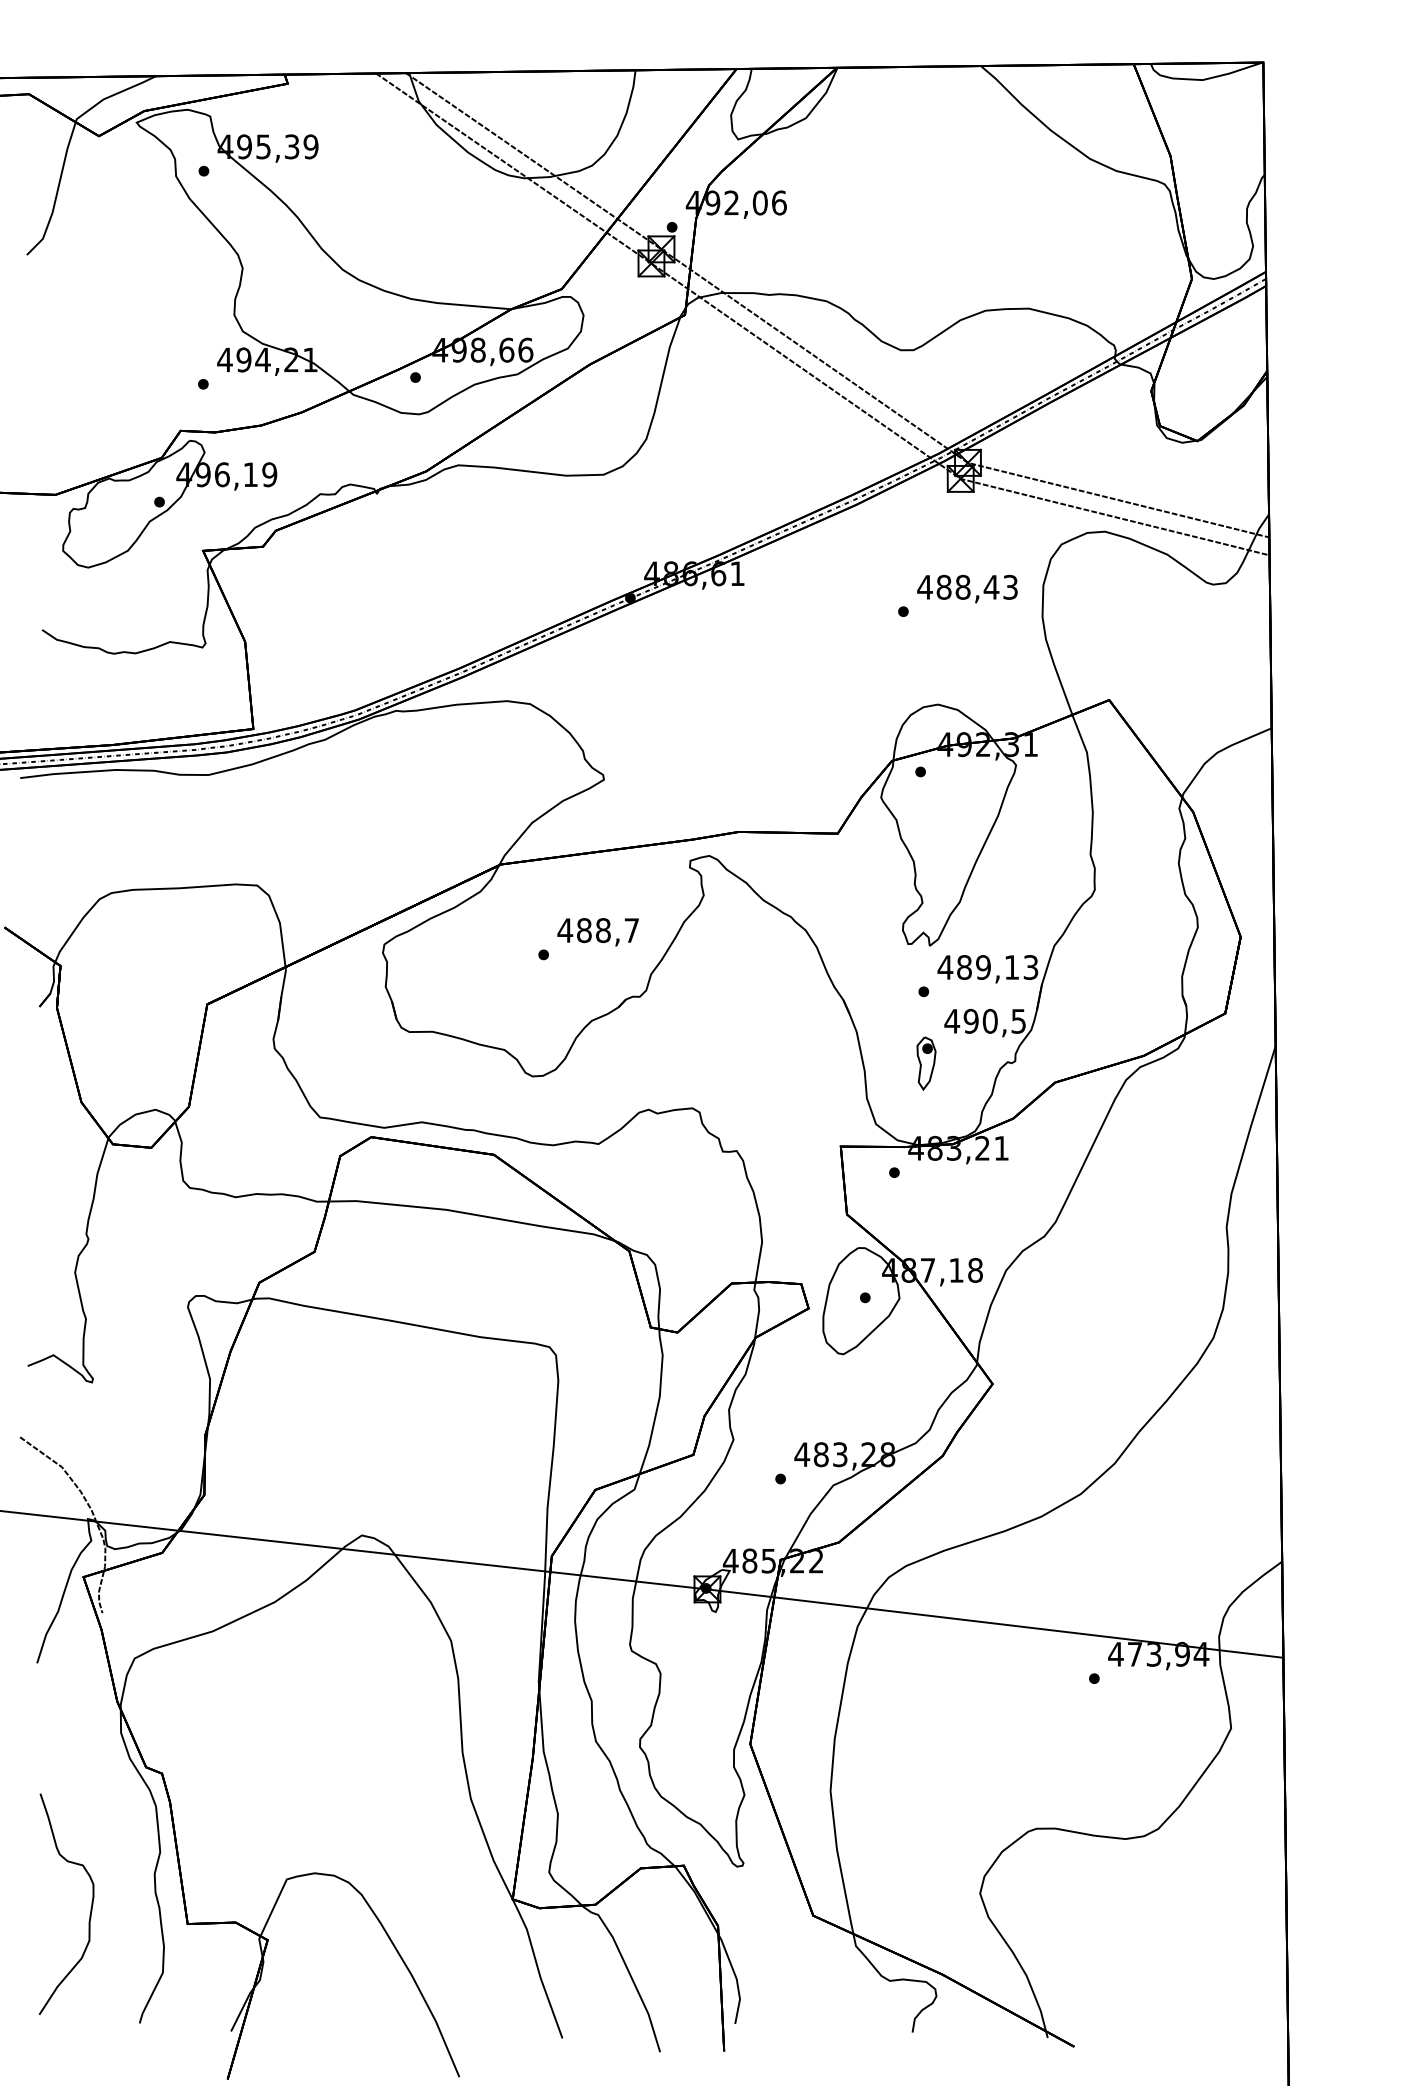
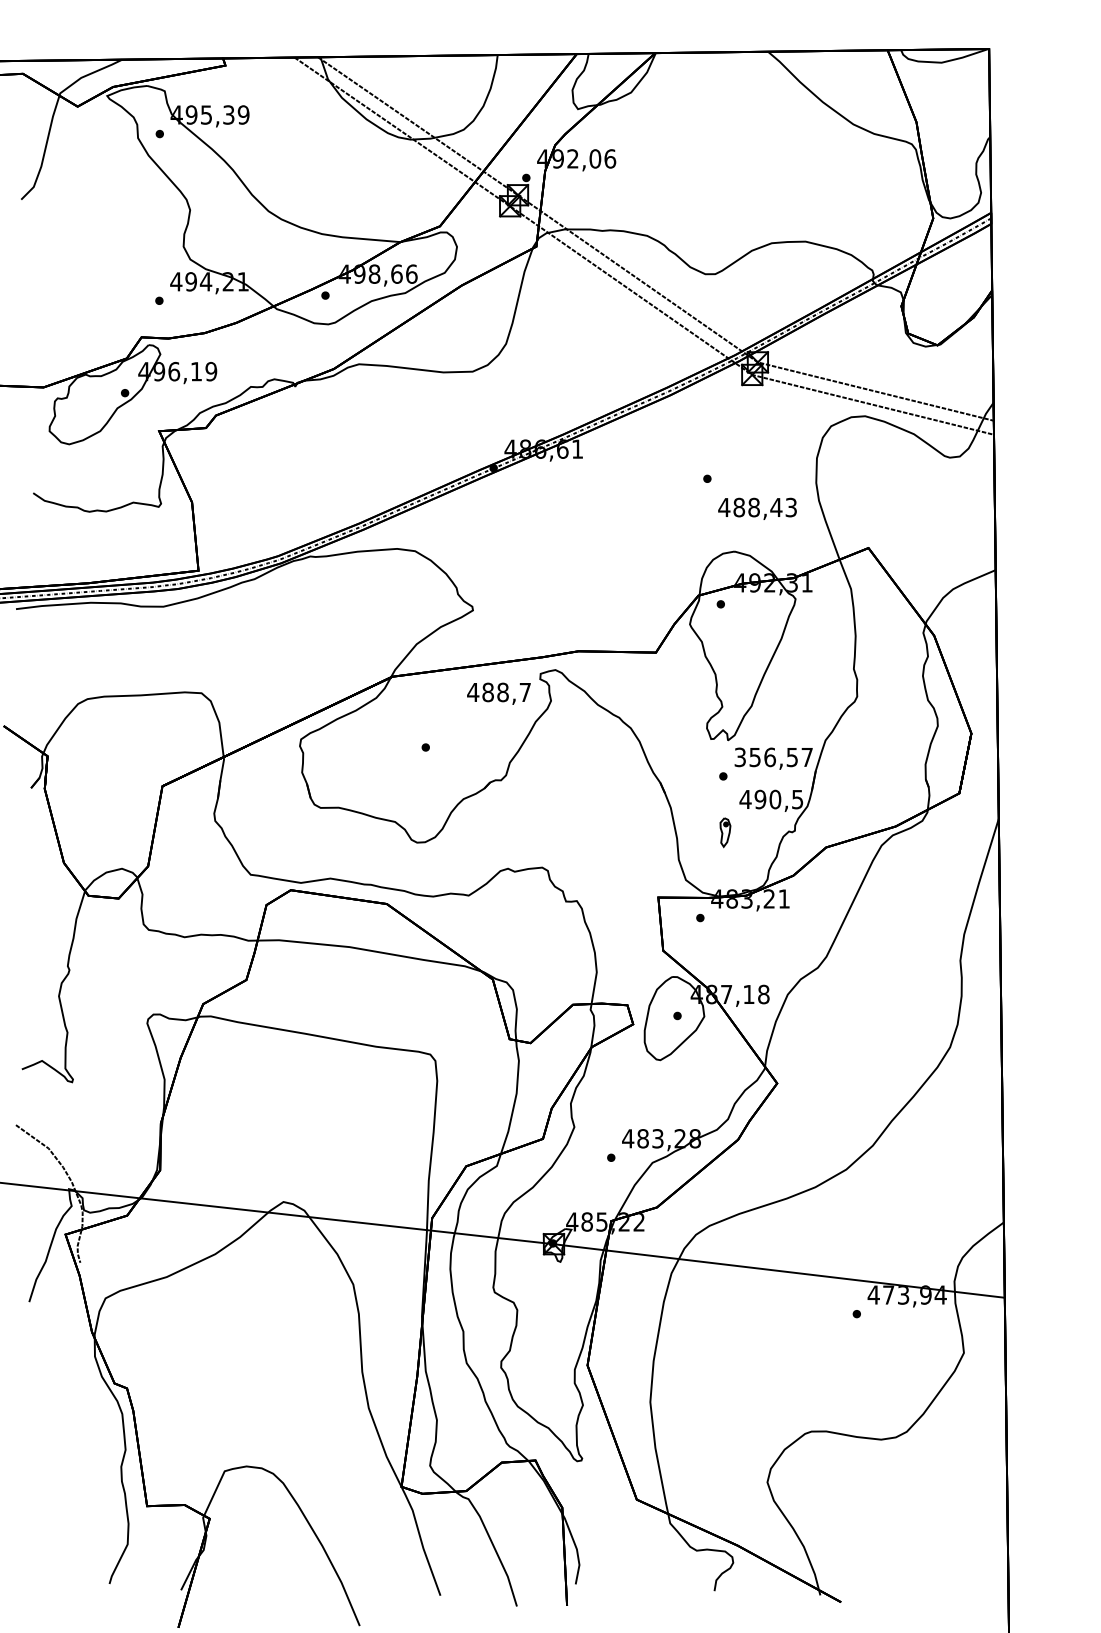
text: (967, 588) -> (757, 508), moved
text: (597, 932) -> (498, 693), moved
text: (987, 967) -> (773, 757), 489,13 -> 356,57
part: (926, 1063) -> (725, 832), size x0.7
curve: (90, 1908) -> (71, 1494), removed

